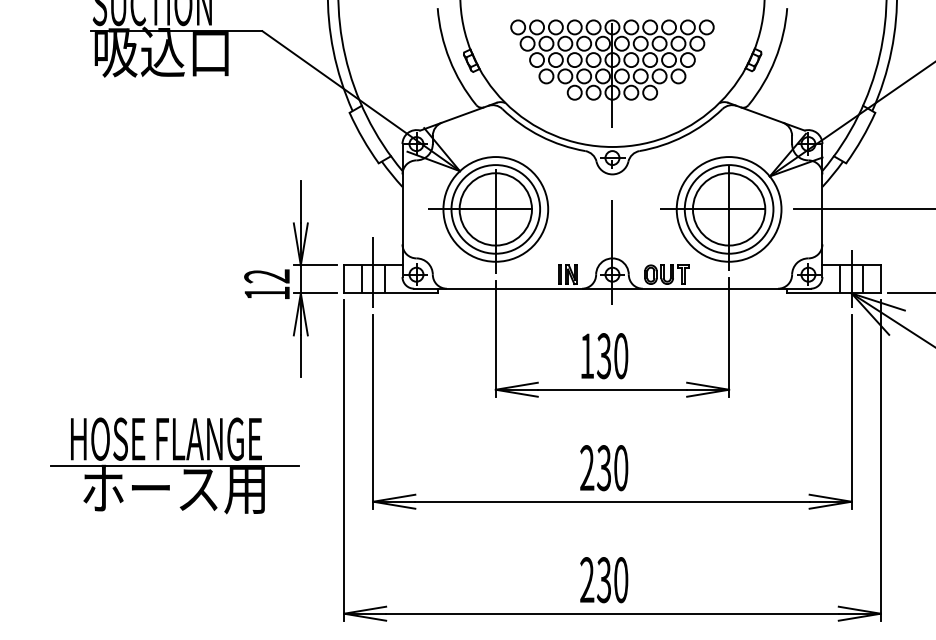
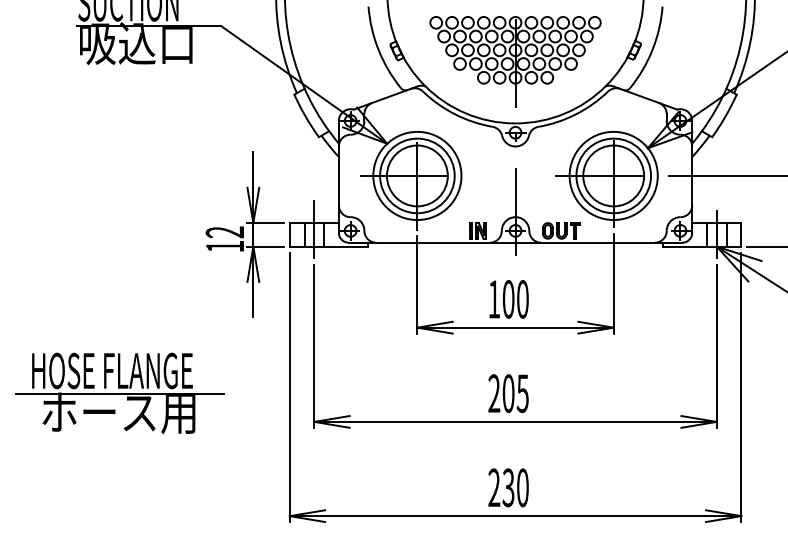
text: (603, 356) -> (508, 299), 130 -> 100
part: (174, 465) -> (119, 393), moved
text: (612, 468) -> (515, 393), 230 -> 205

